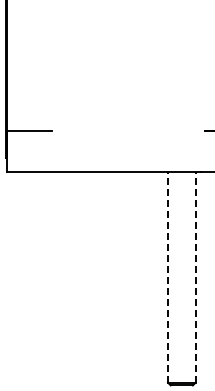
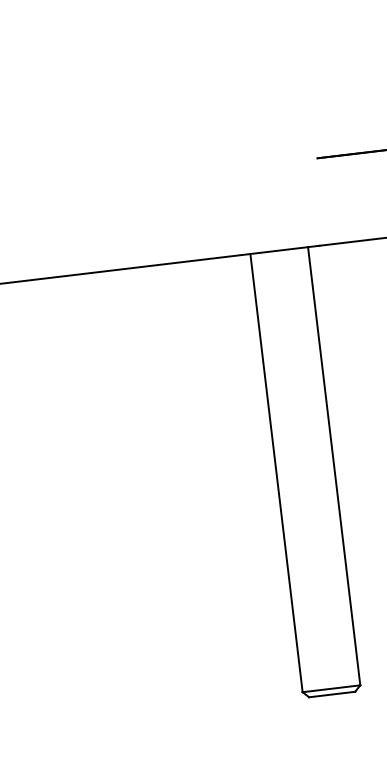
line: (167, 276) -> (275, 471), dashed -> solid
line: (195, 276) -> (333, 464), dashed -> solid

